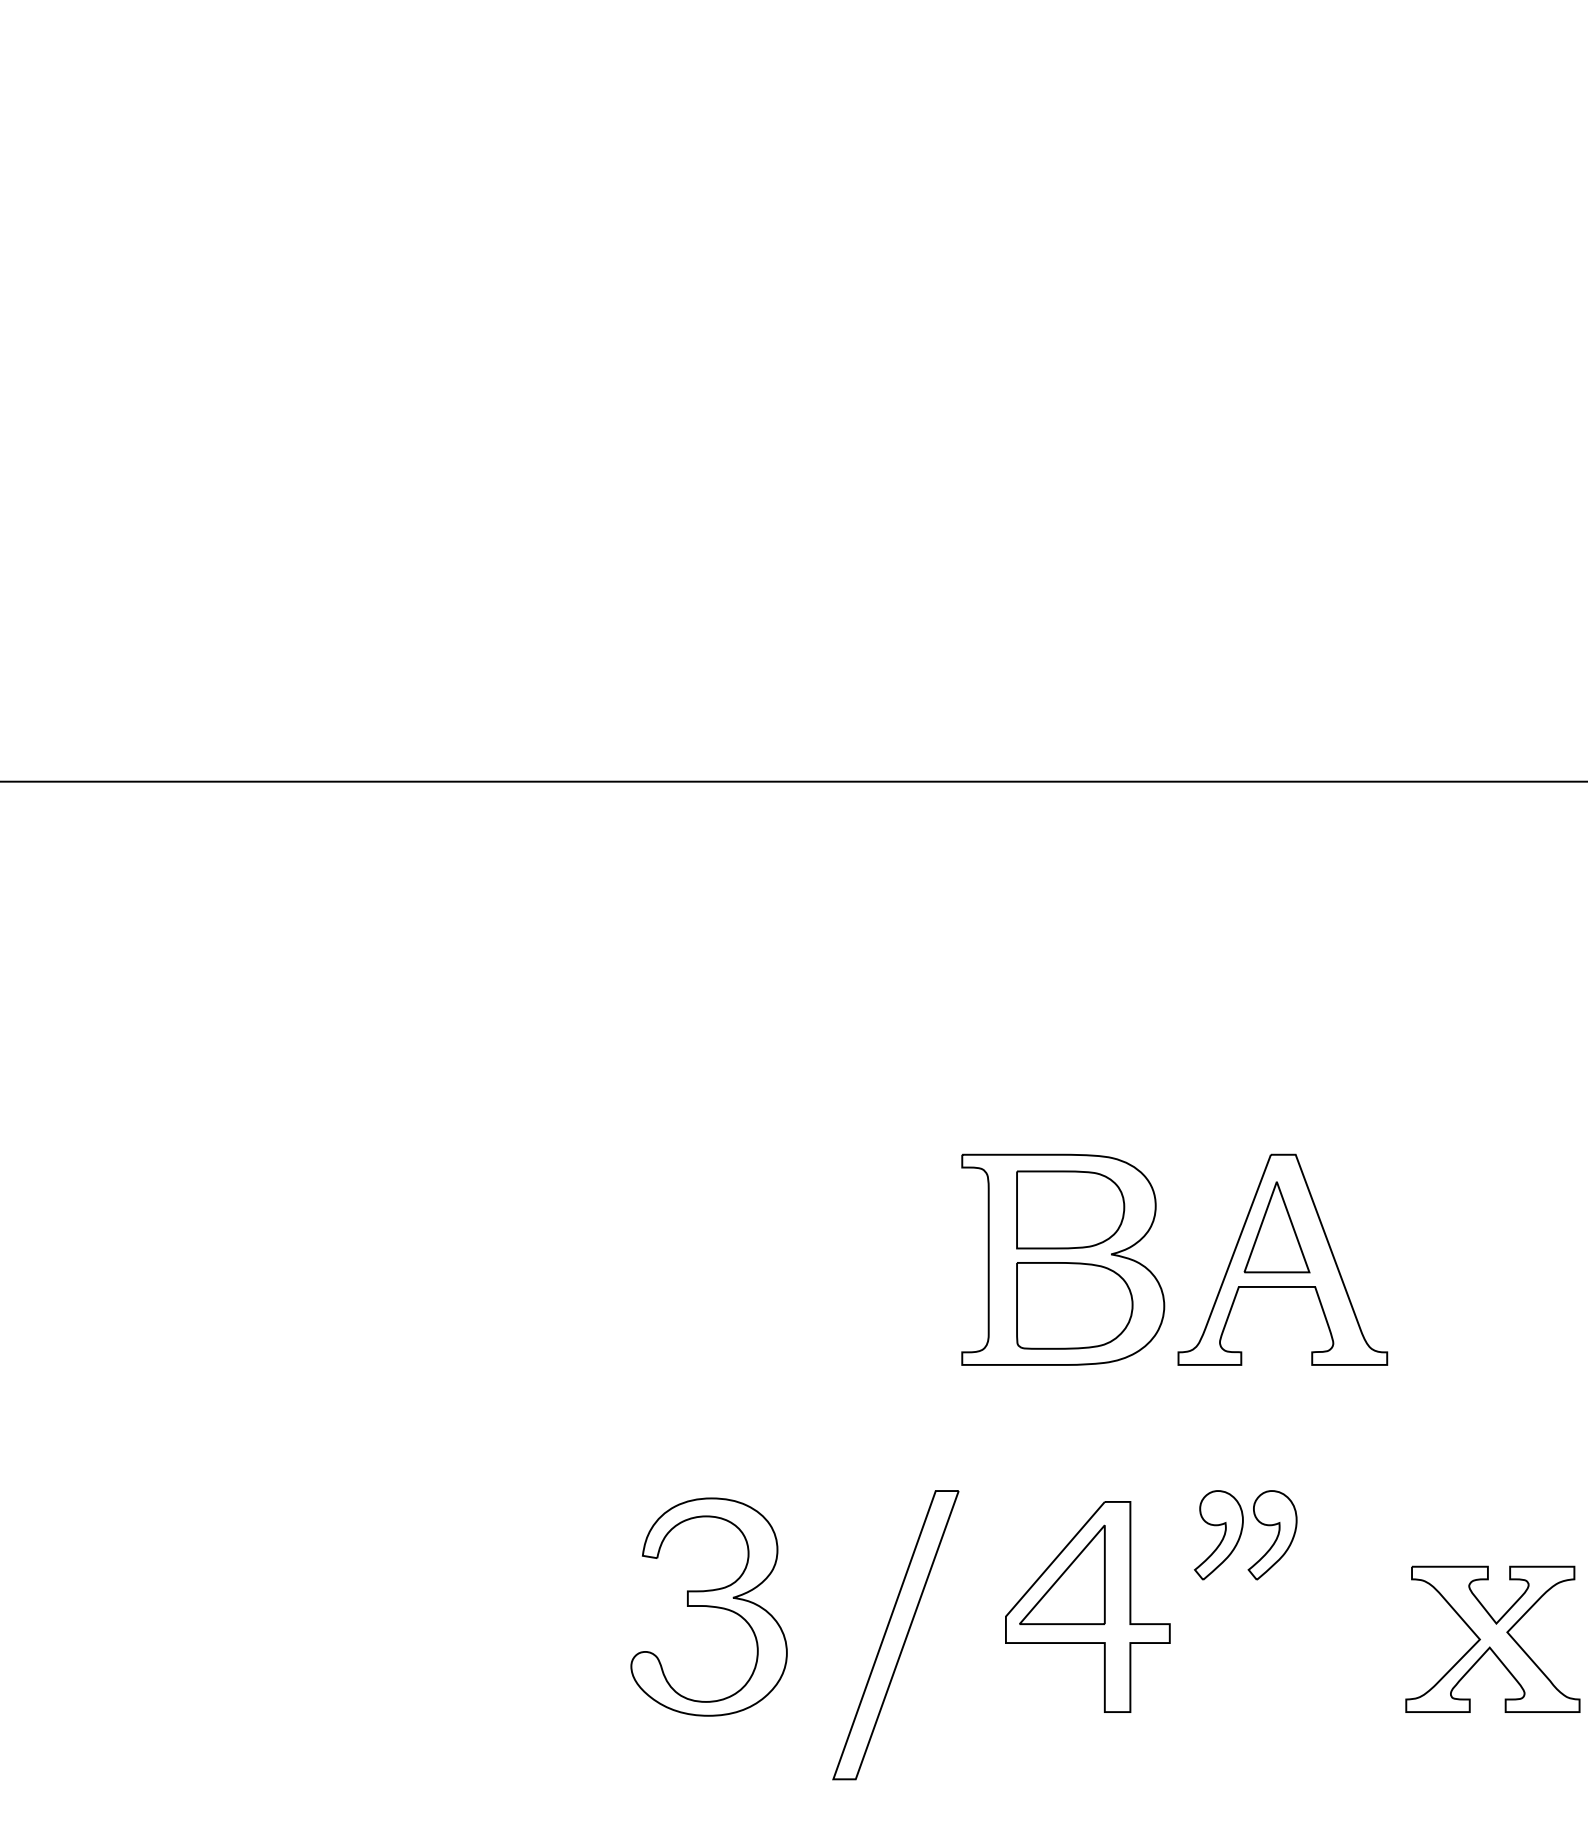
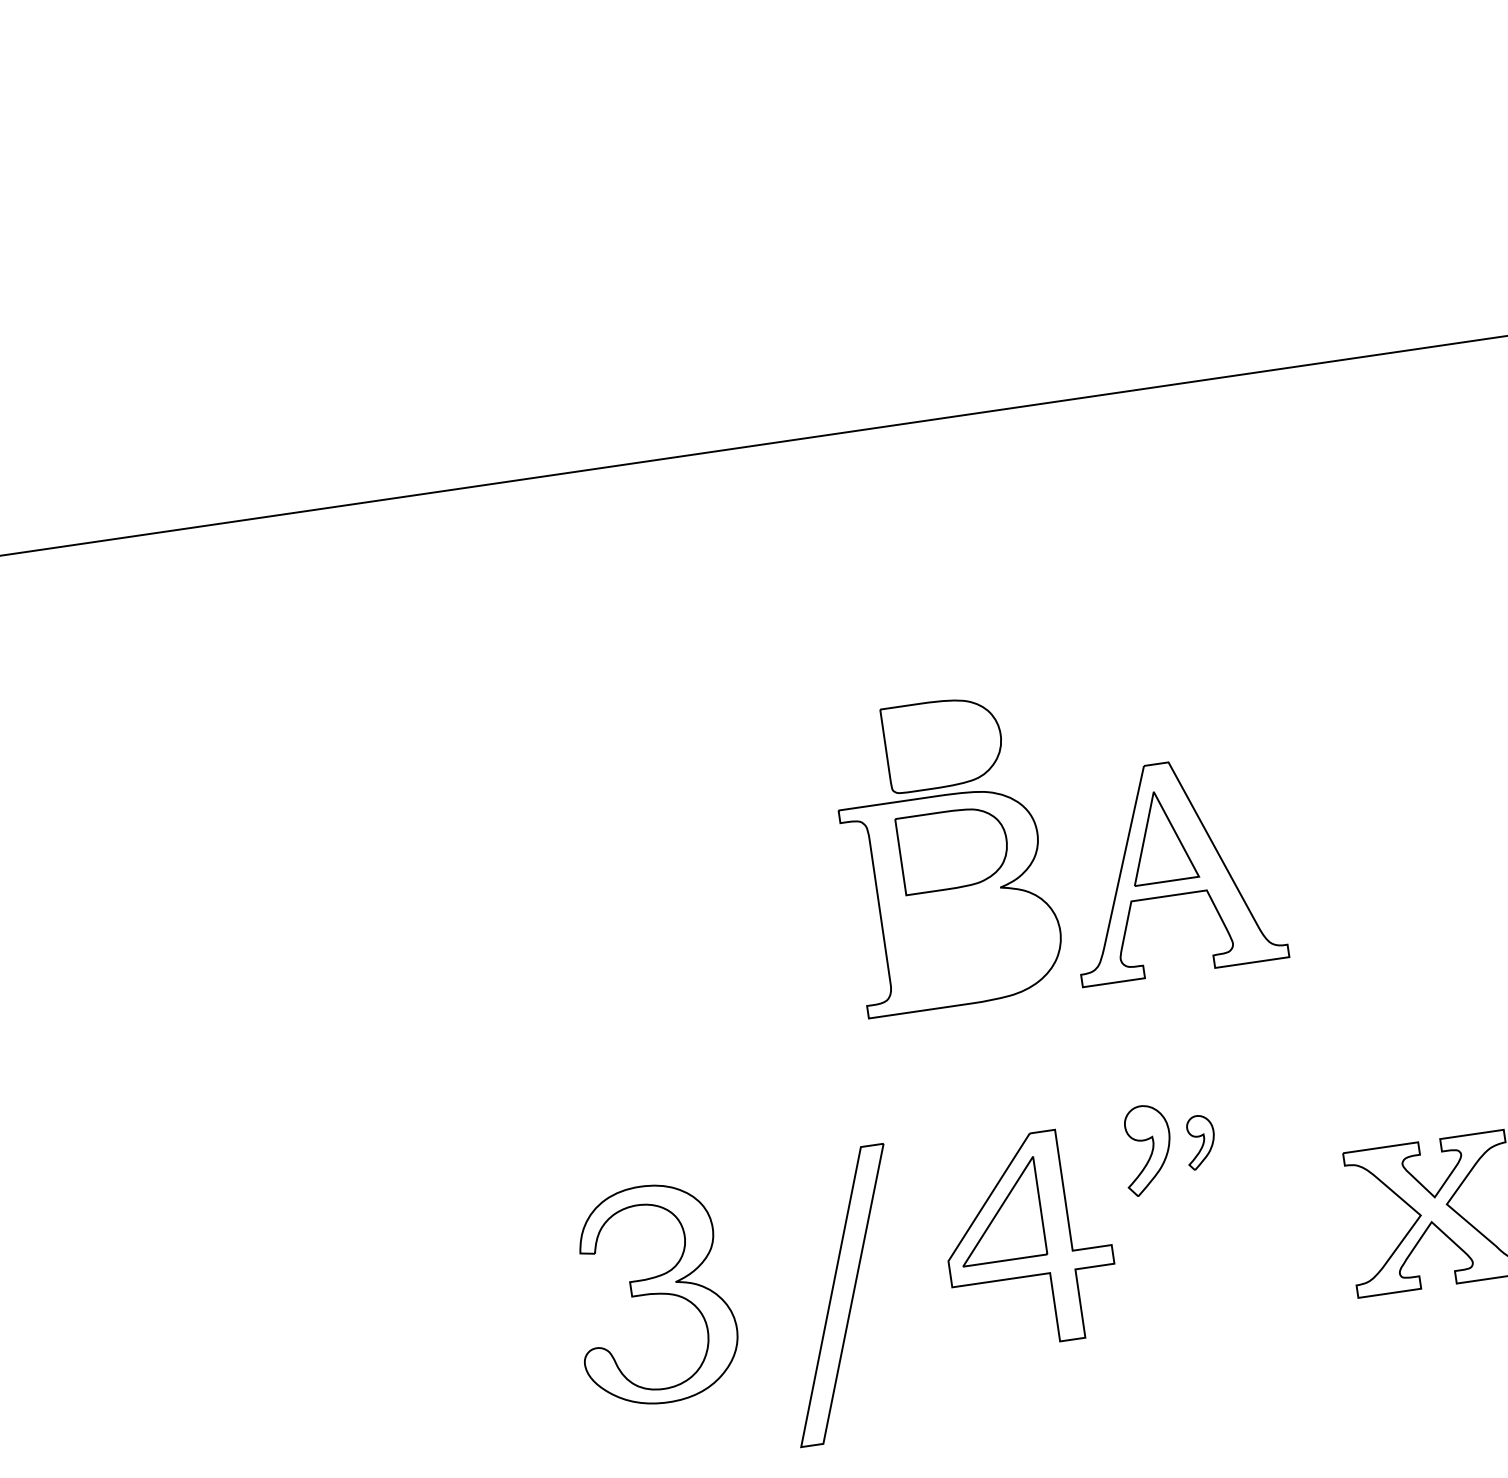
part: (1074, 1305) -> (943, 743), moved
part: (1272, 1535) -> (1200, 1142), size x0.6

